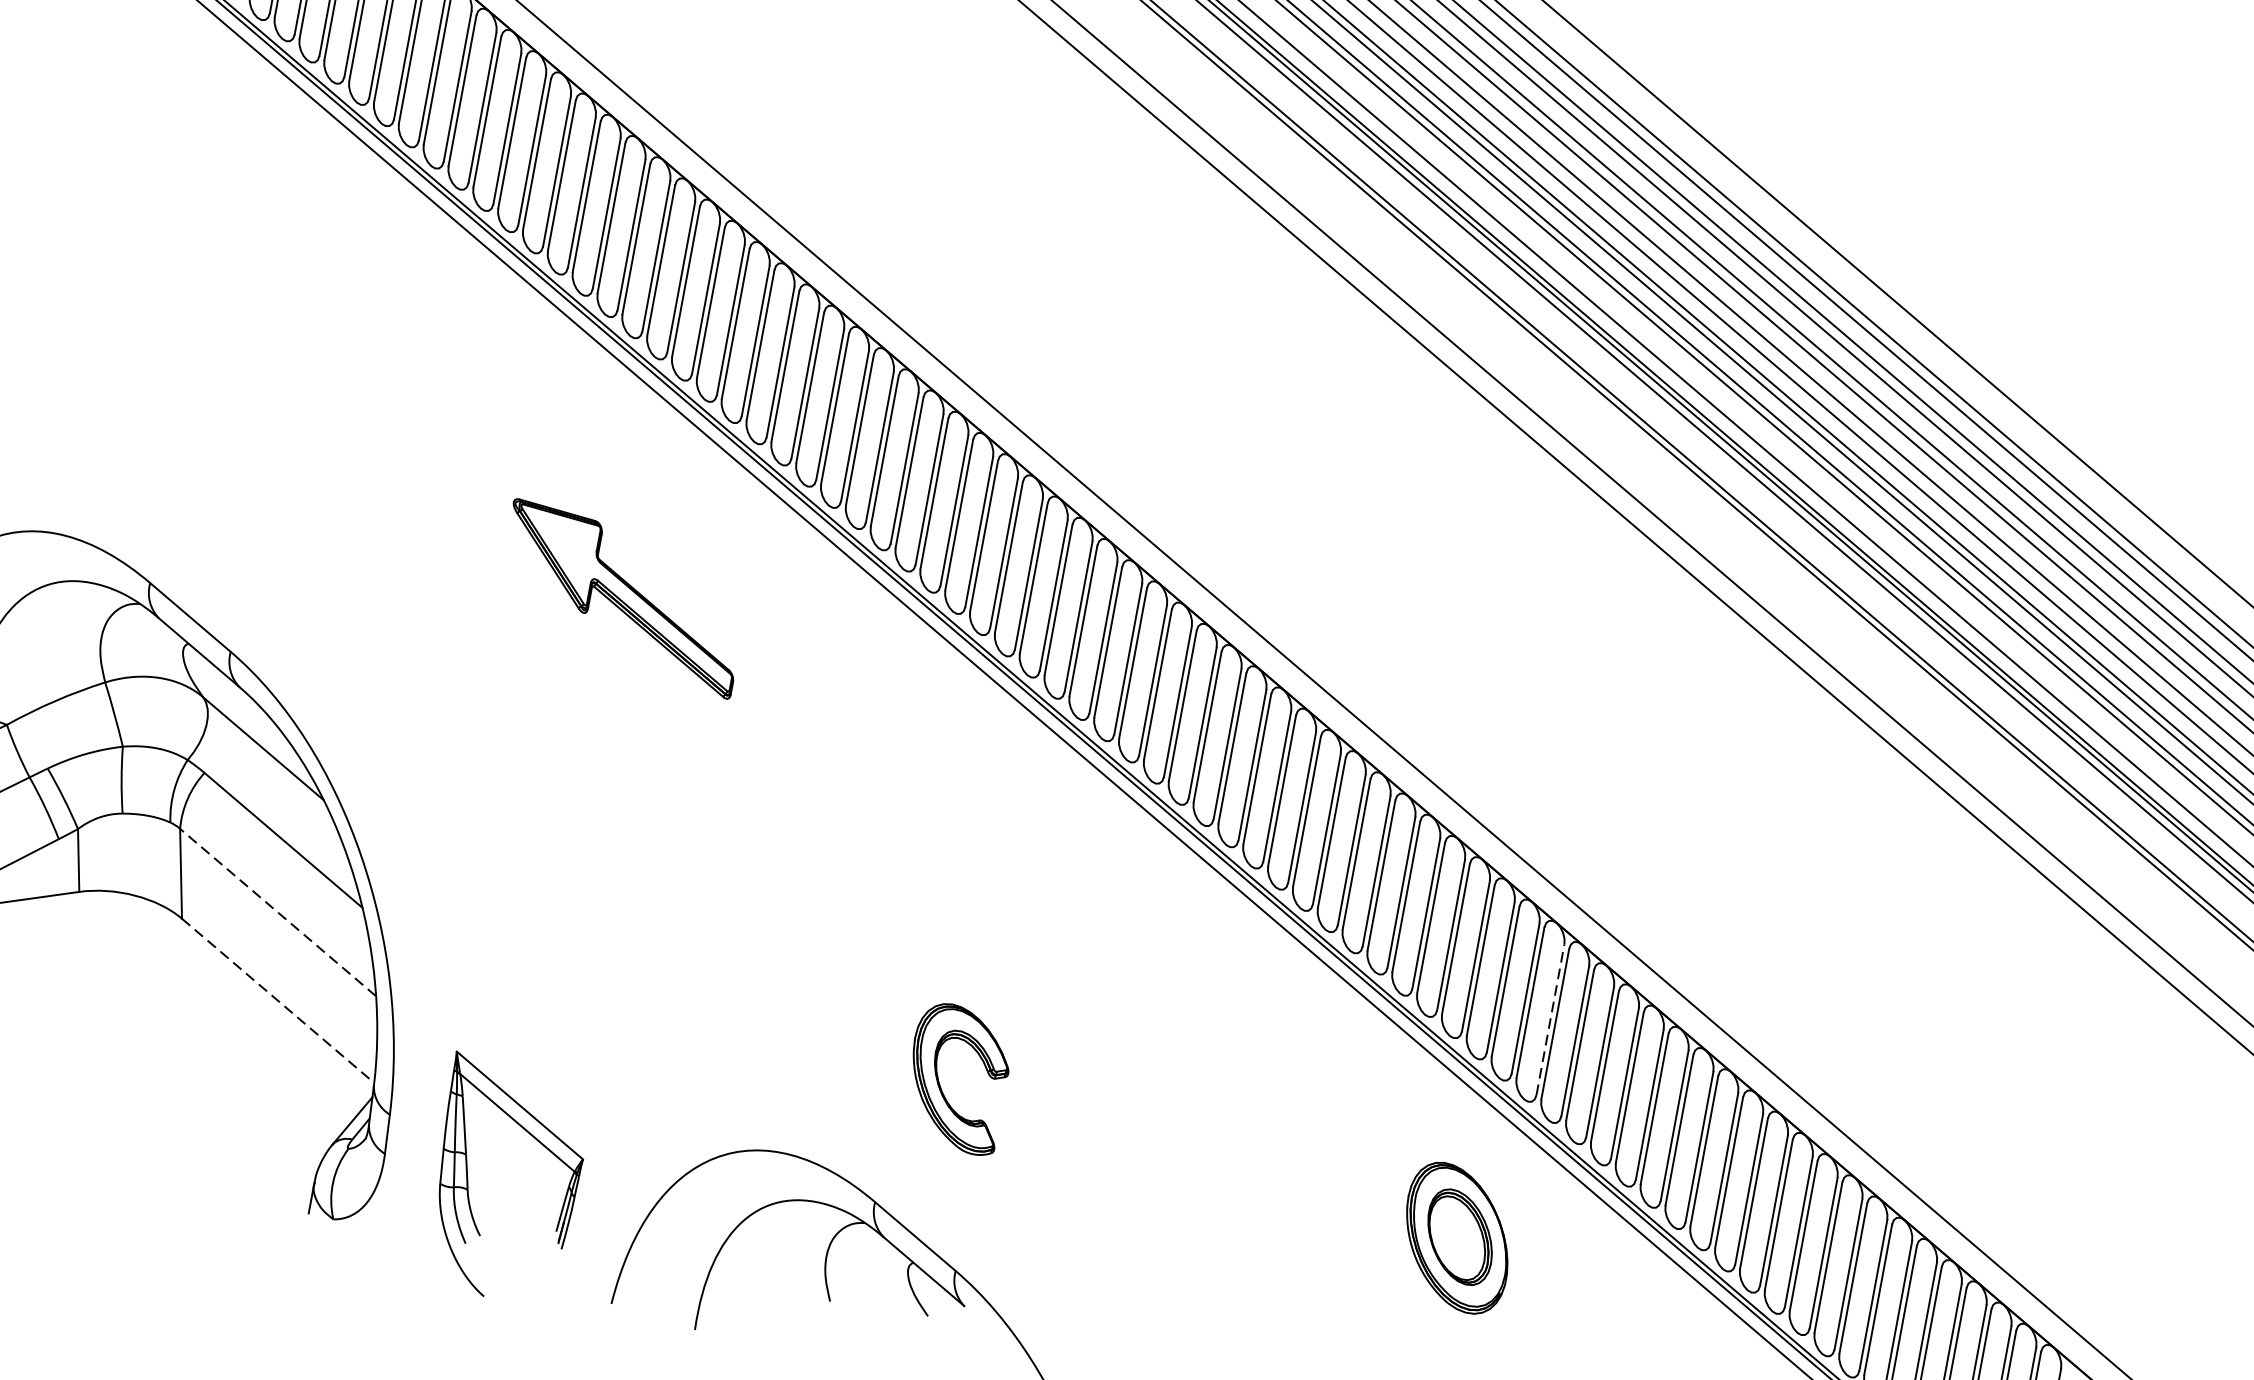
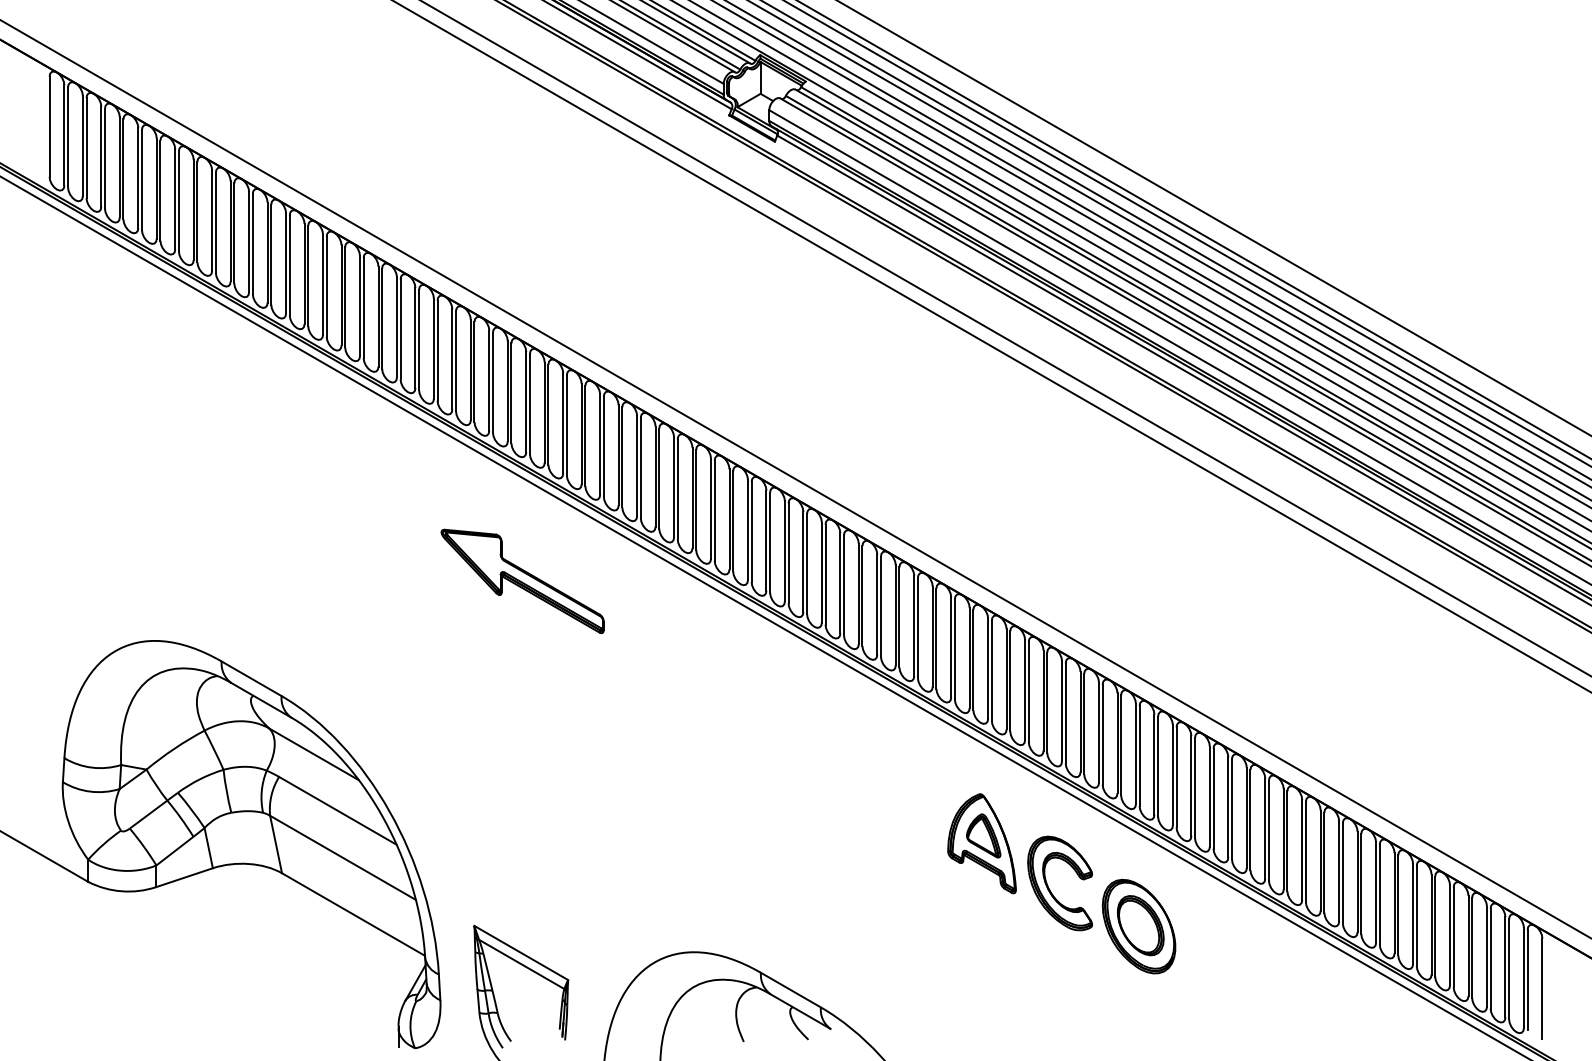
part: (622, 597) -> (522, 580), moved
line: (277, 911) -> (342, 857), dashed -> solid
line: (278, 1000) -> (353, 914), dashed -> solid
line: (1549, 1020) -> (1172, 775), dashed -> solid
part: (1243, 1069) -> (981, 843), added
part: (941, 1084) -> (1050, 889), moved

